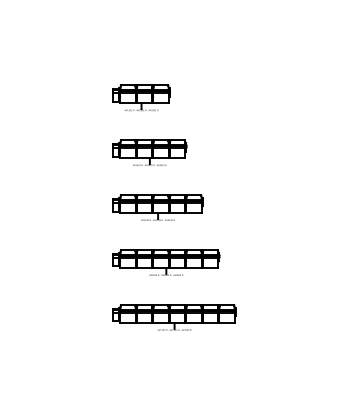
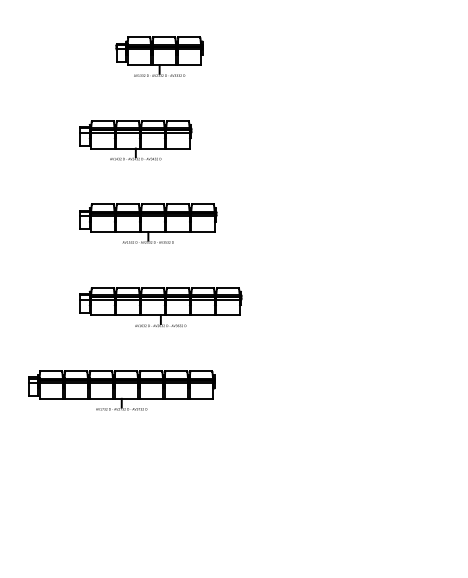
part: (141, 97) -> (159, 56), moved
part: (174, 317) -> (121, 390), moved

